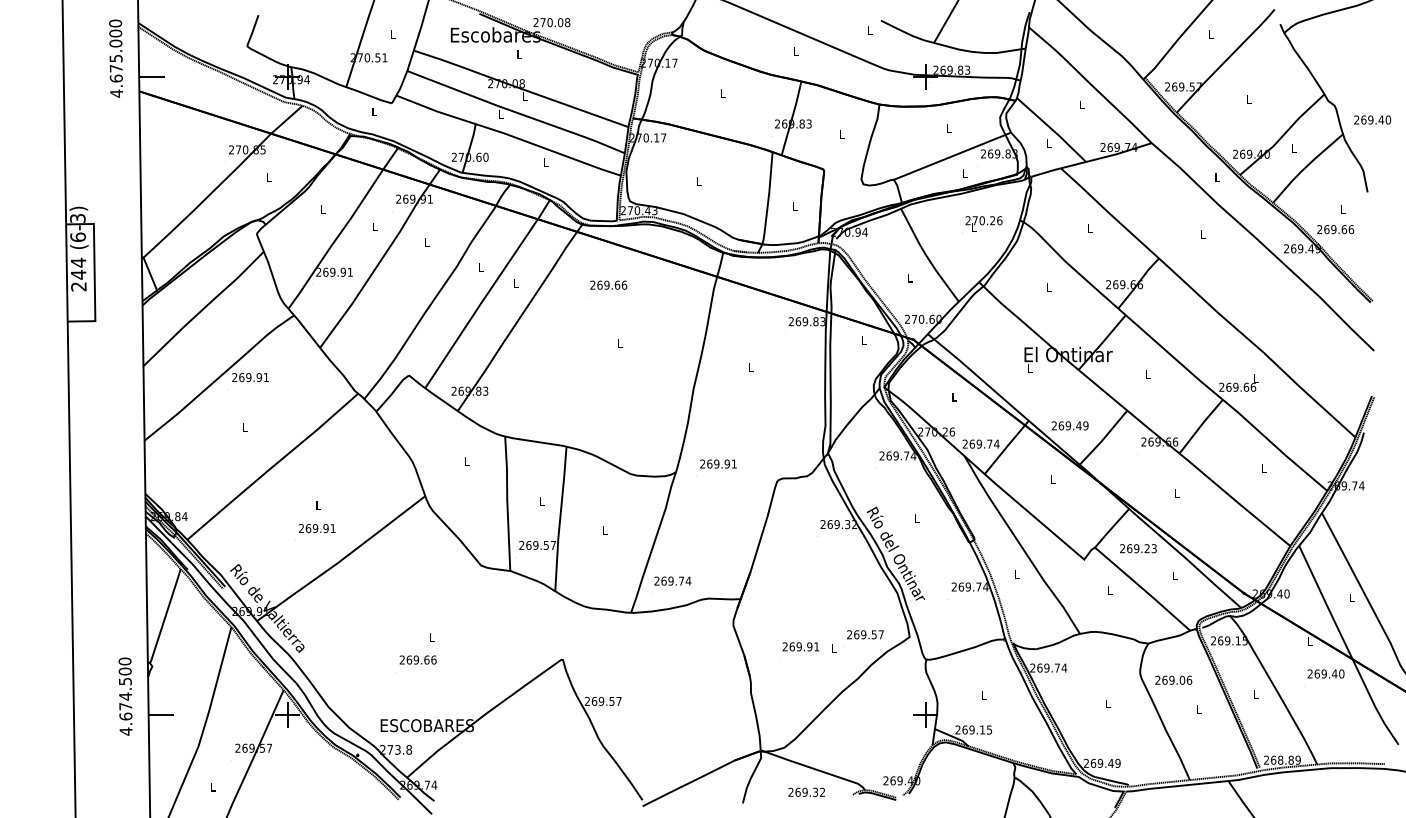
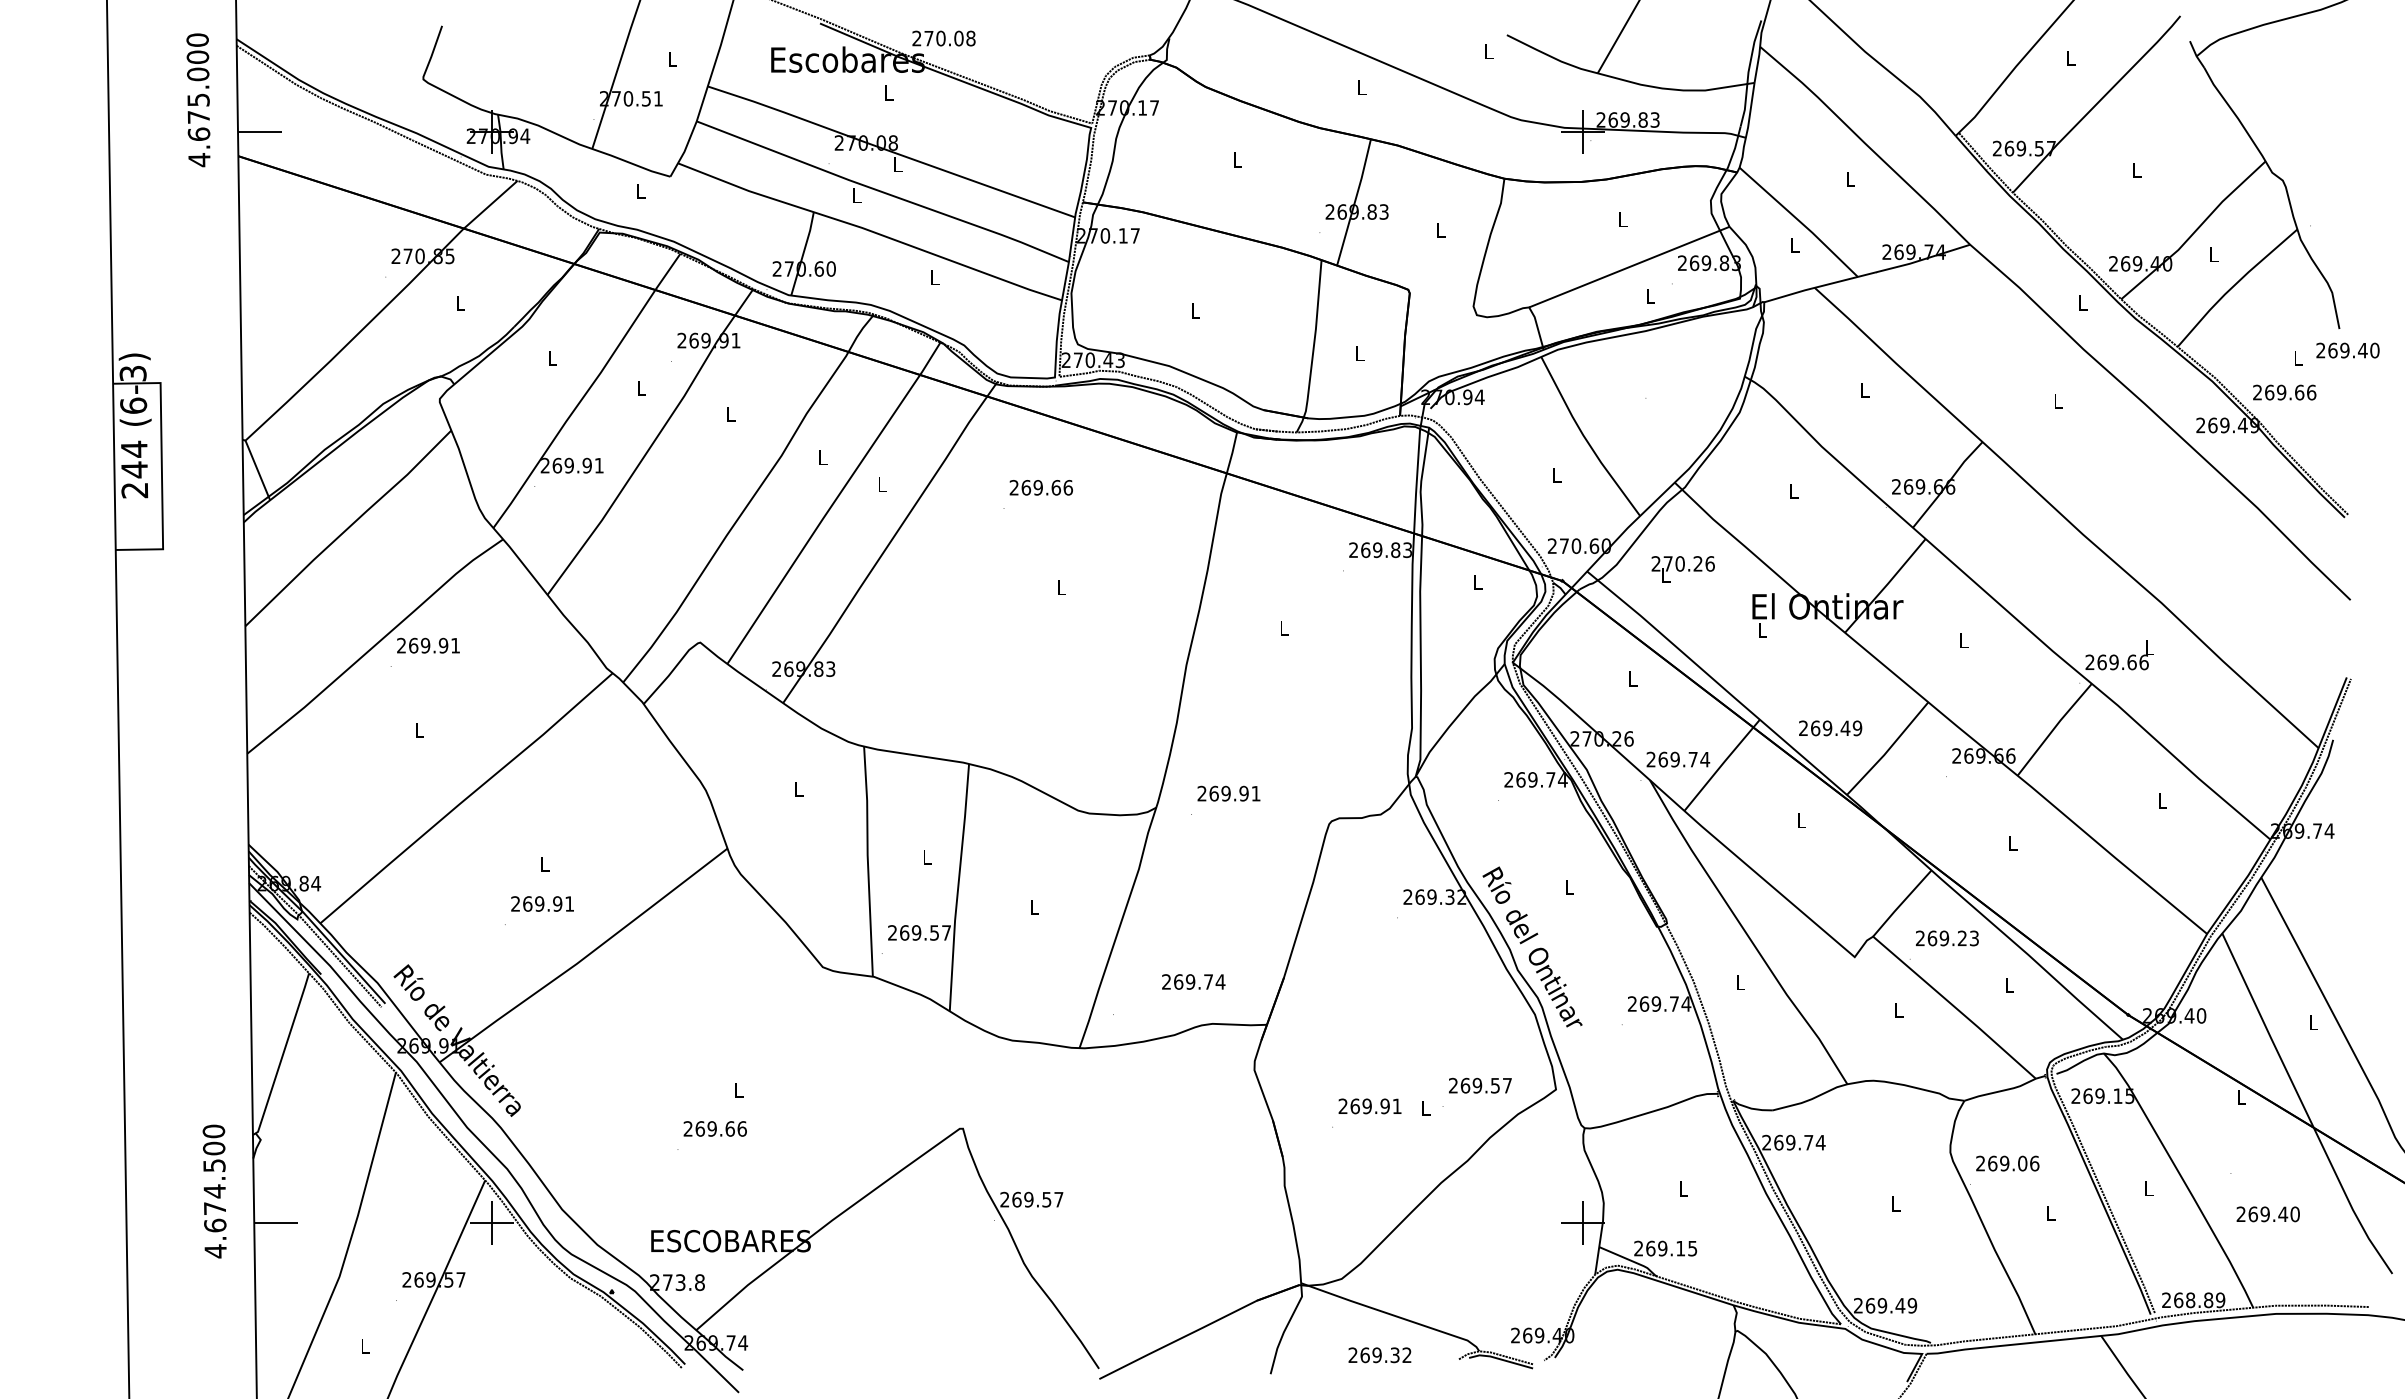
text: (1372, 119) -> (2347, 349), moved
text: (983, 223) -> (1682, 568), moved
text: (672, 580) -> (1193, 980), moved
text: (1325, 673) -> (2267, 1213), moved

